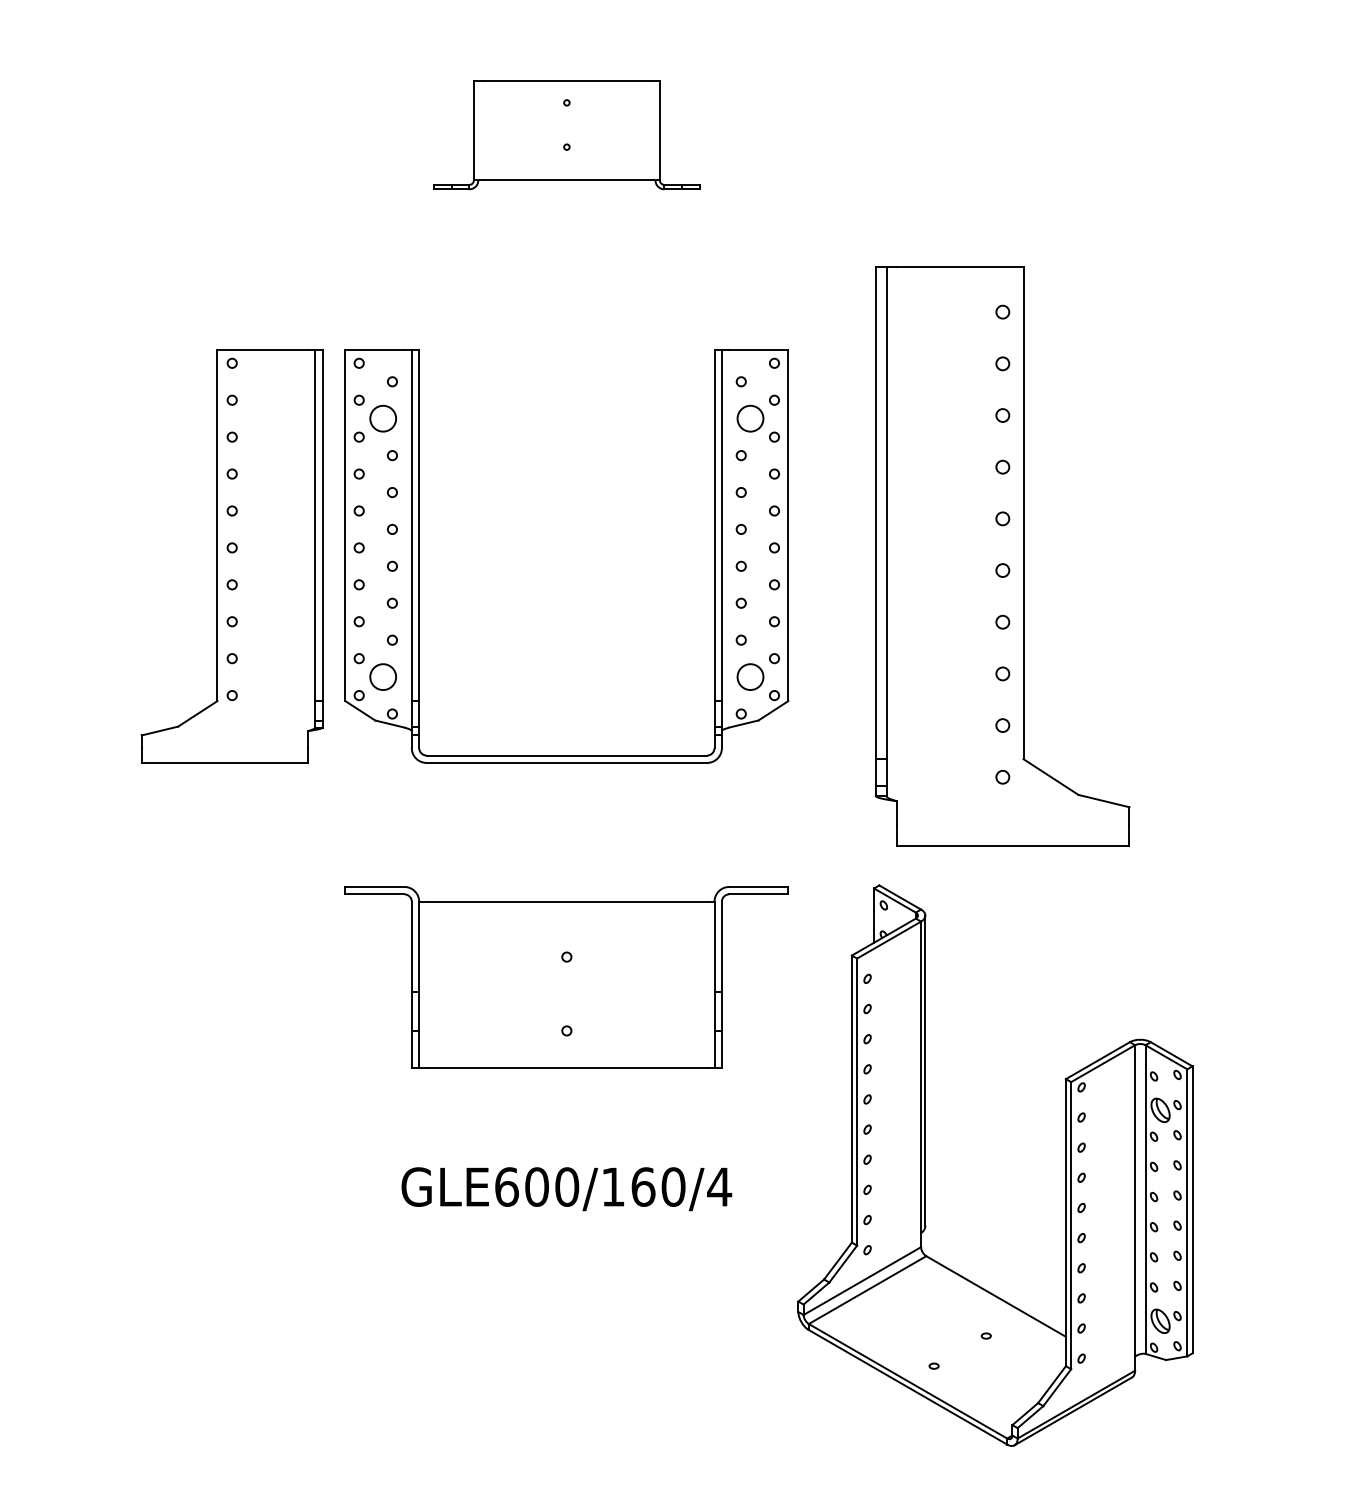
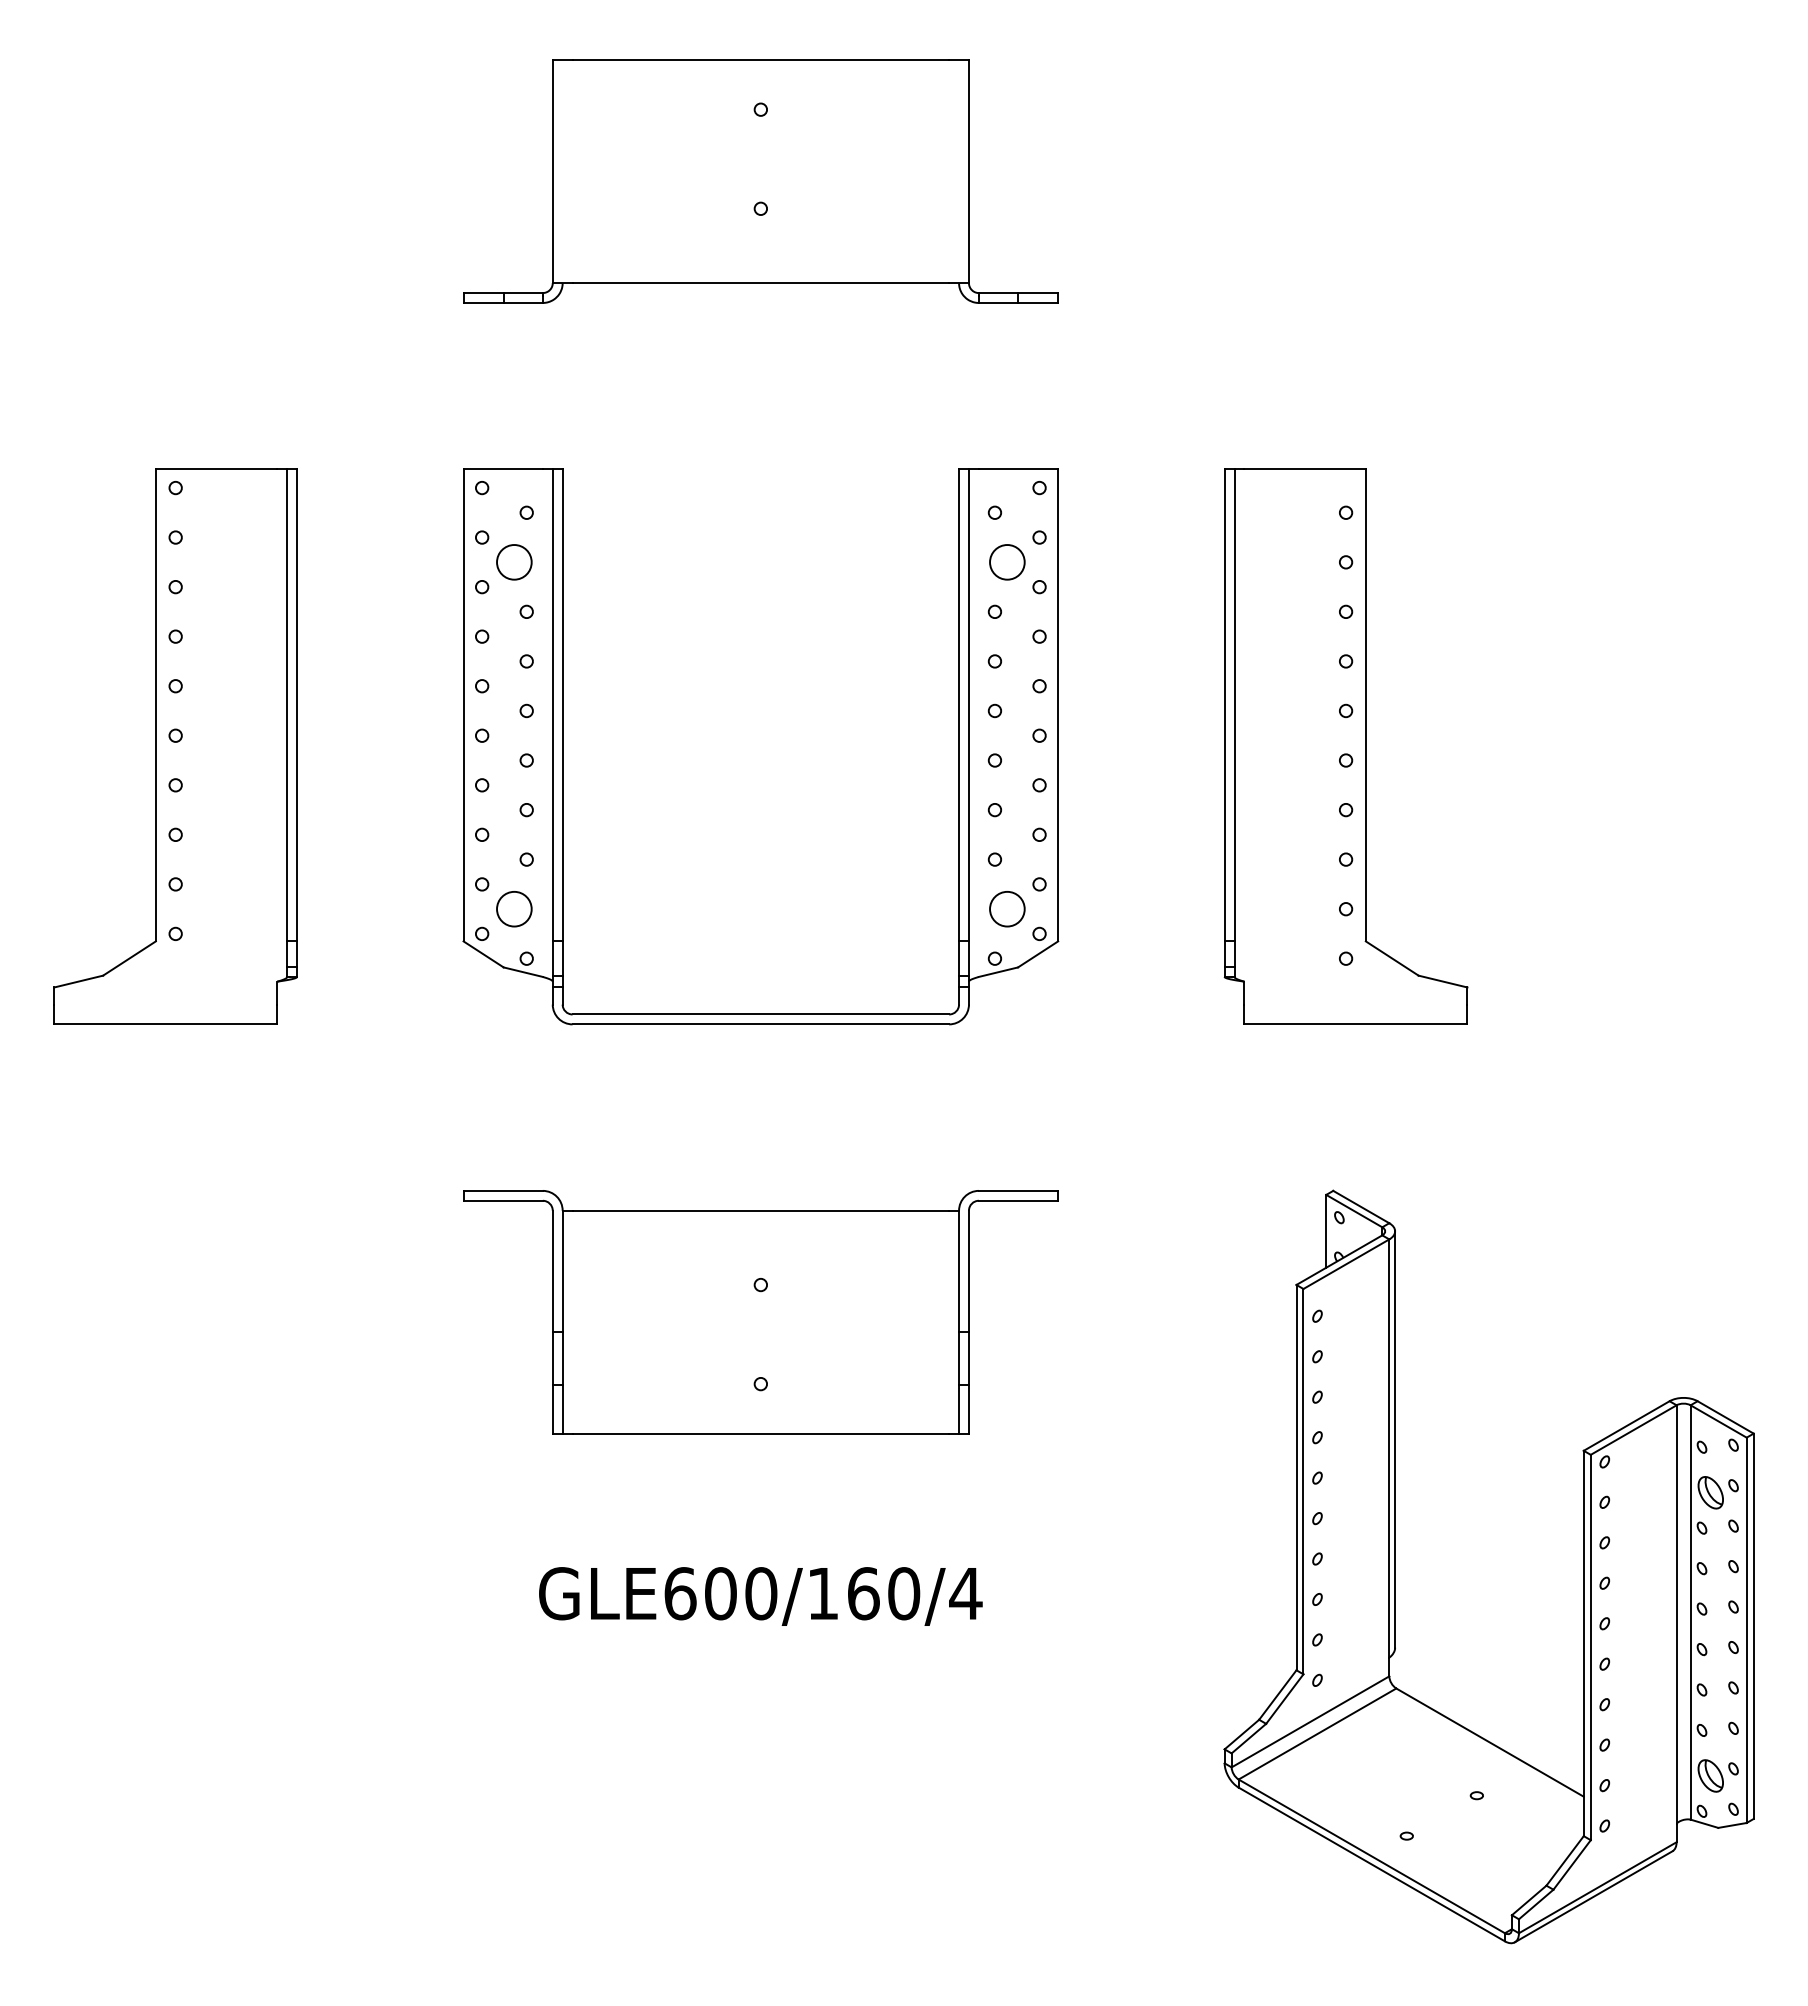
part: (566, 134) -> (760, 181), size x1.67
part: (232, 555) -> (175, 746), moved
part: (1002, 555) -> (1345, 746), size x0.71
part: (925, 1165) -> (1395, 1566), moved

